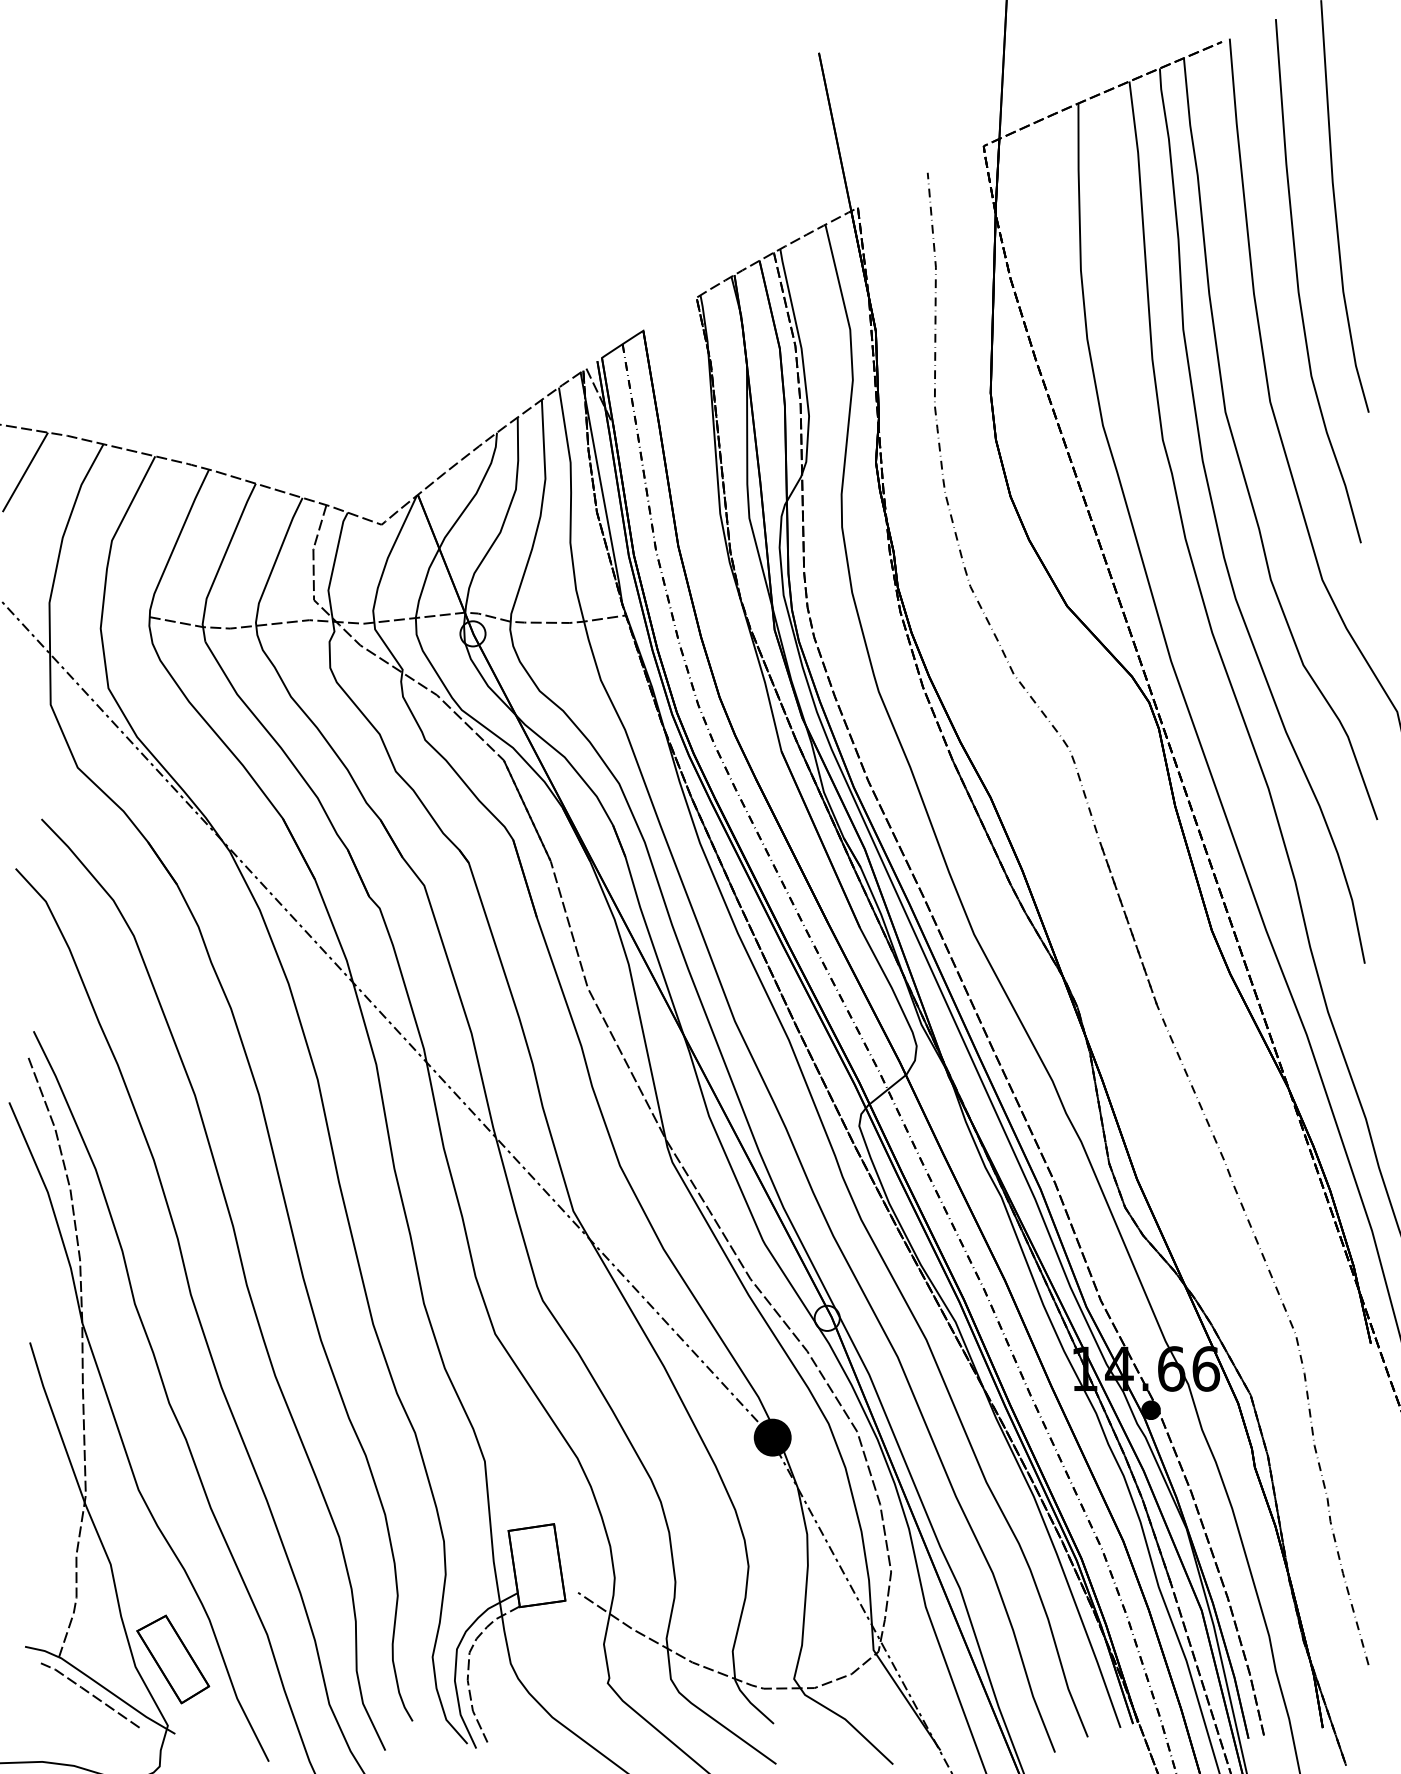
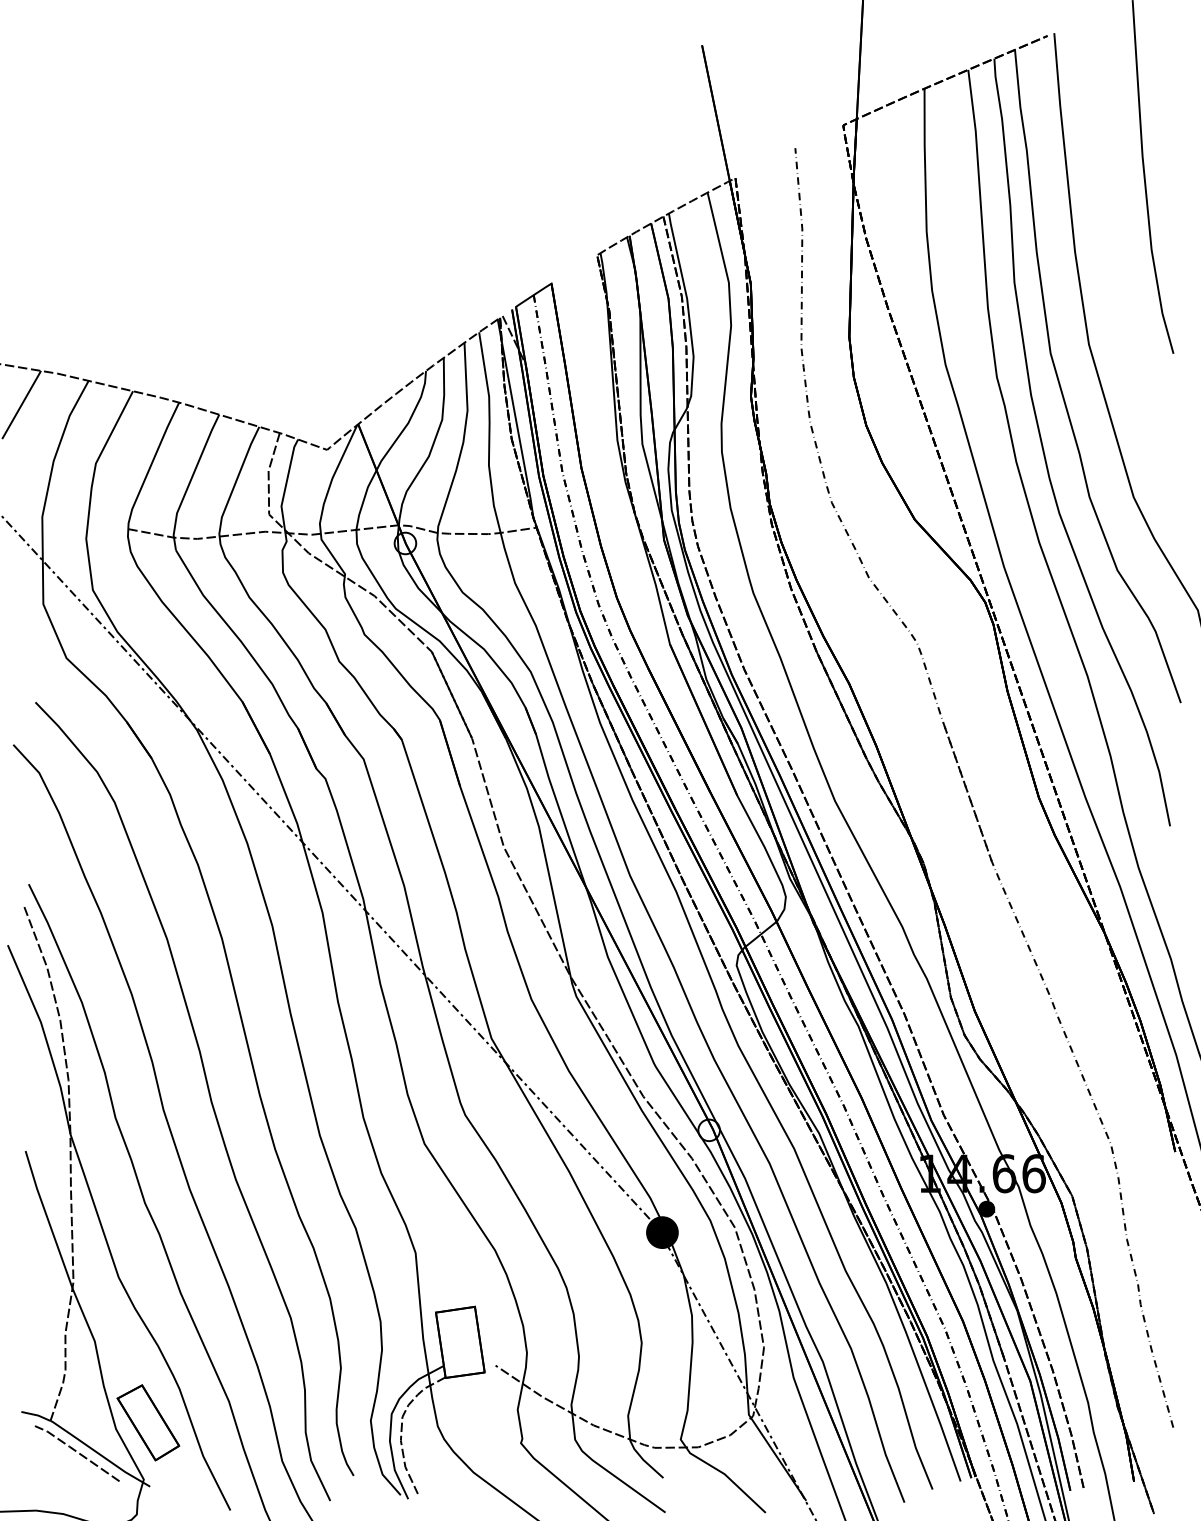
curve: (1298, 281) -> (1113, 241), removed

